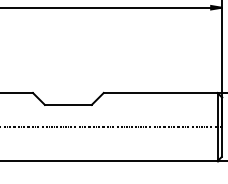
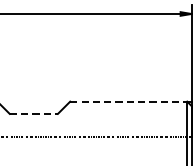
line: (160, 92) -> (128, 101), solid -> dashed
line: (68, 104) -> (33, 113), solid -> dashed

